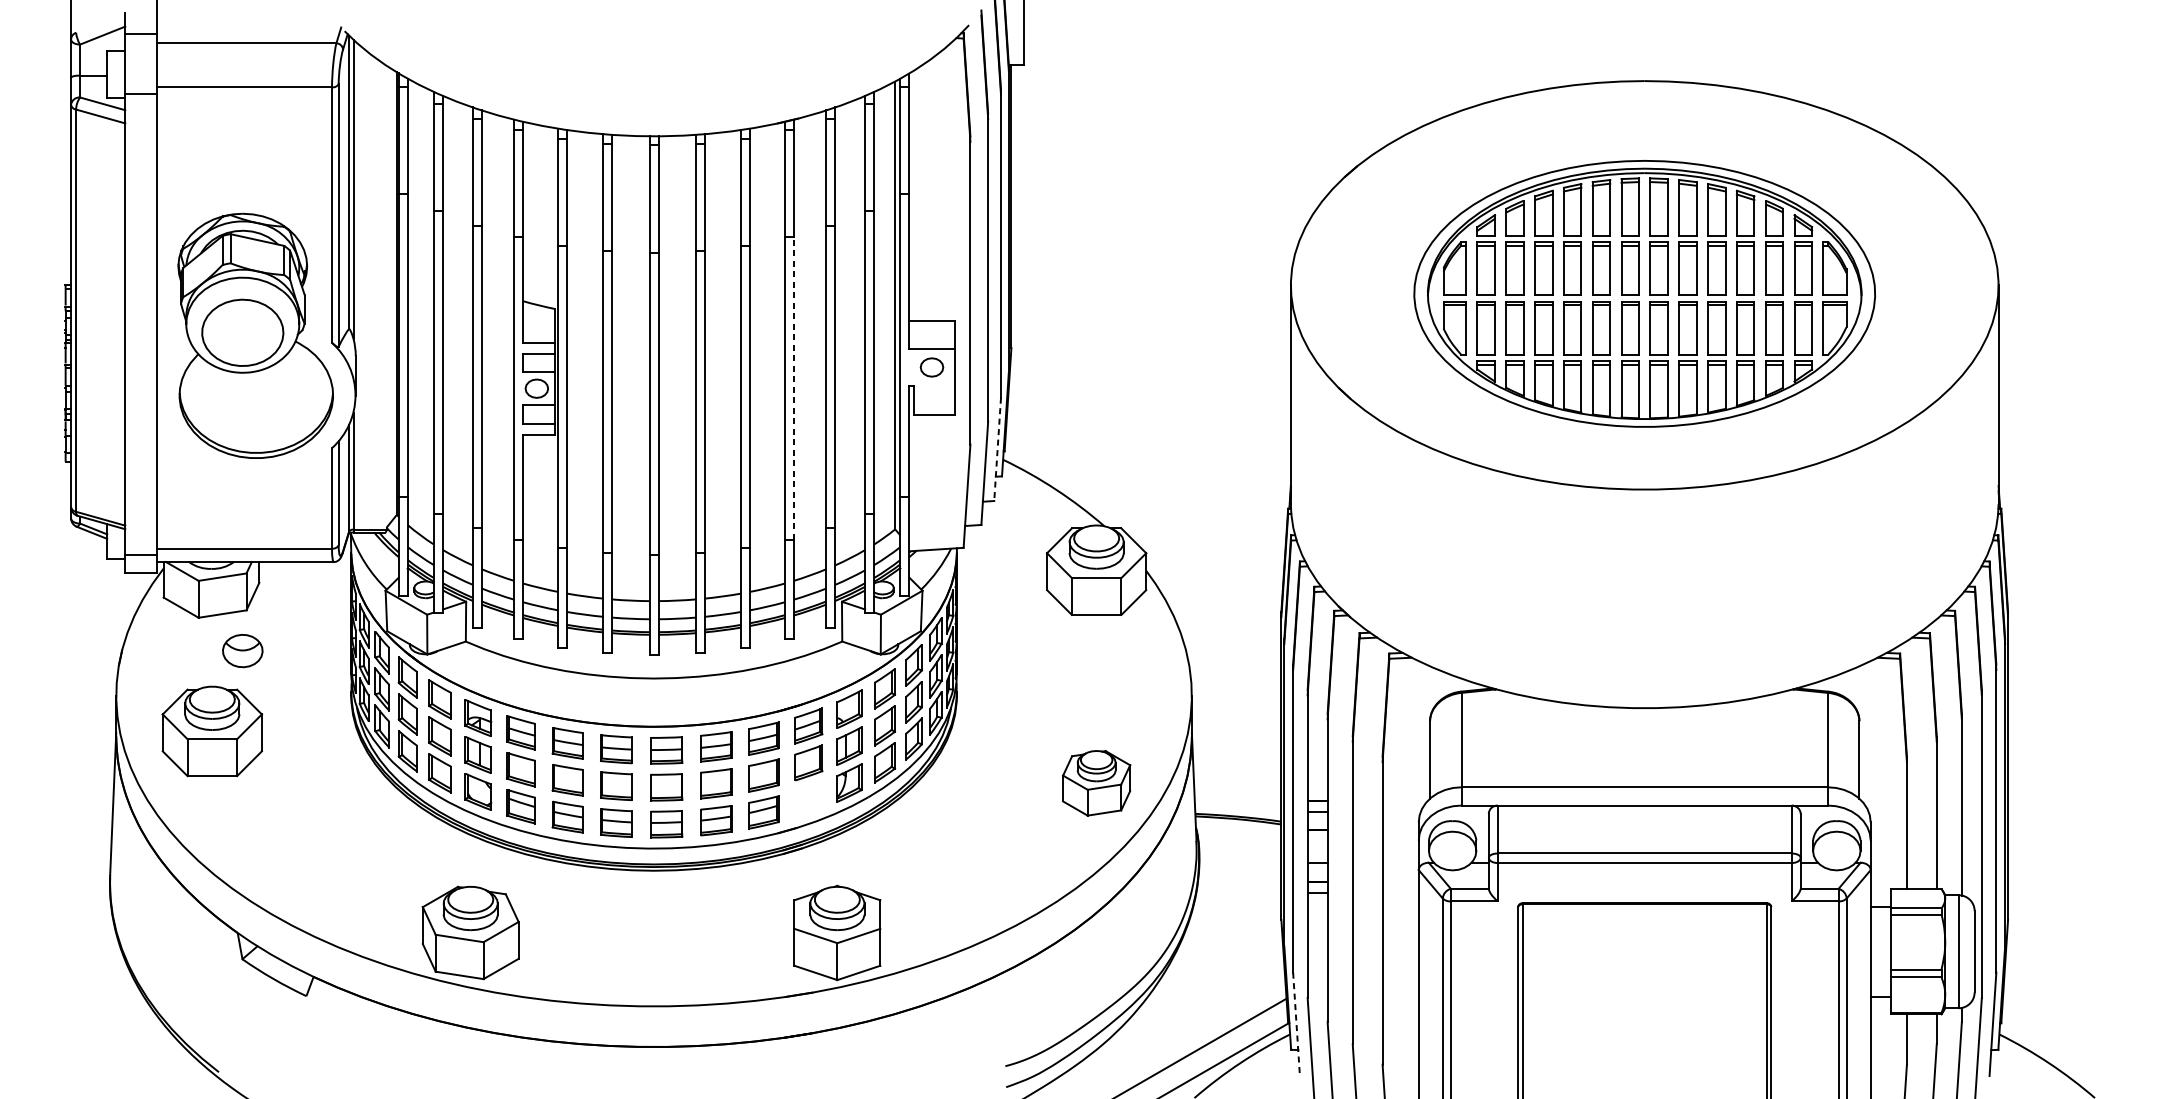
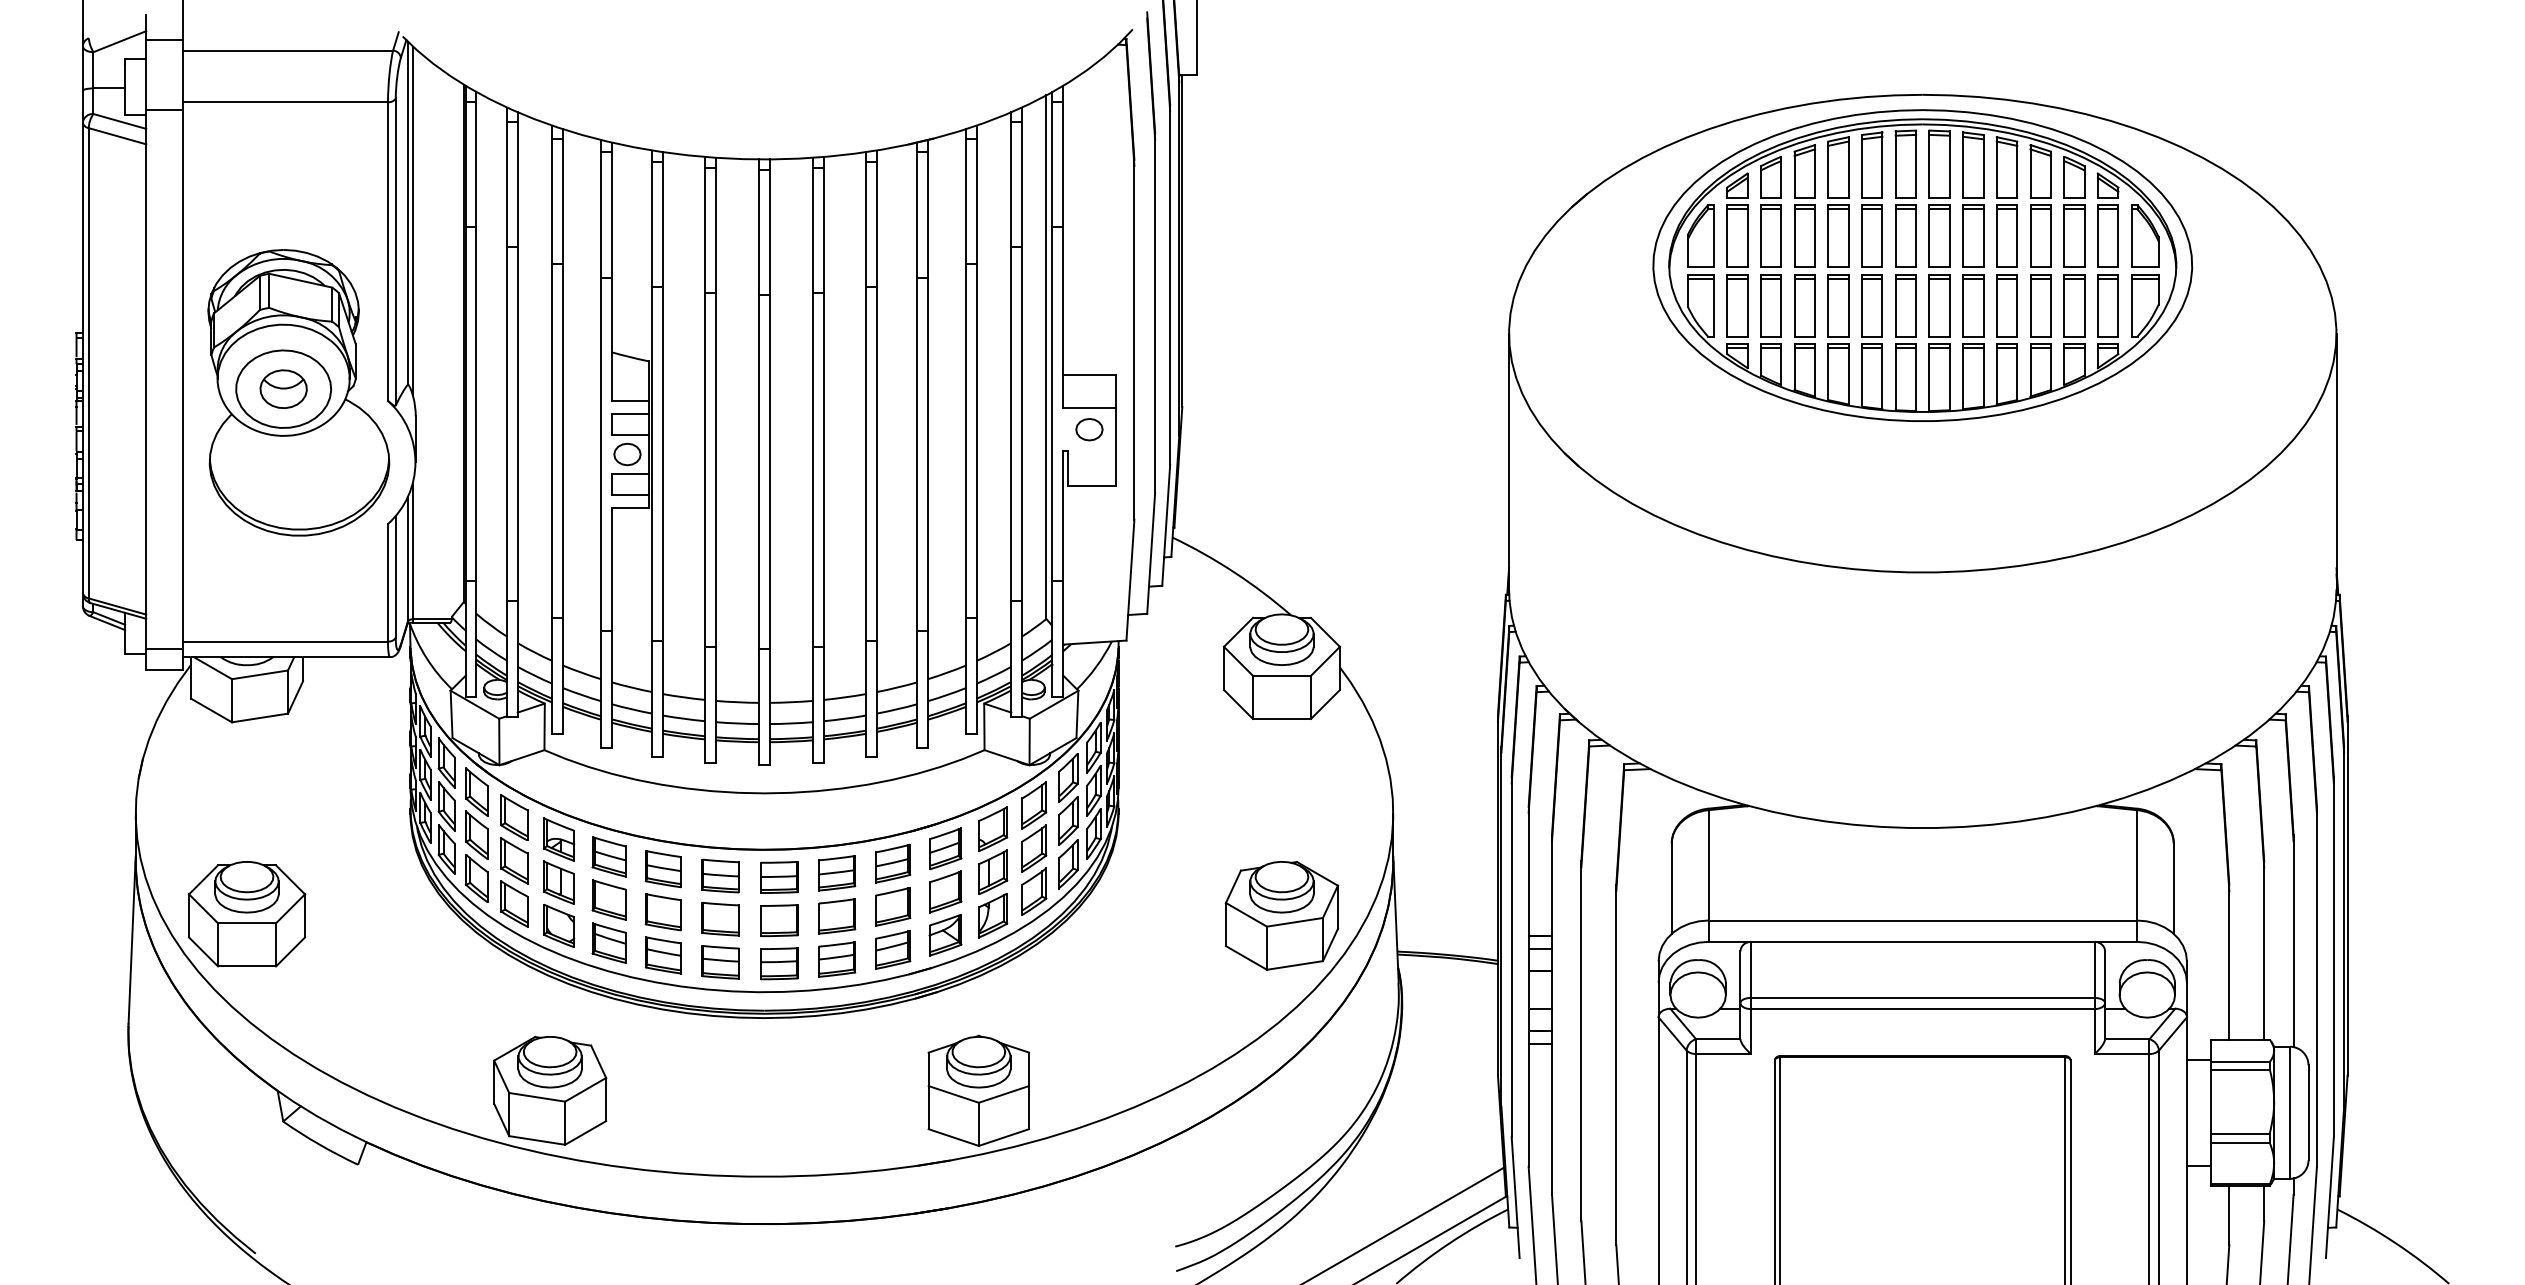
part: (1644, 293) -> (1922, 265), moved
line: (793, 388) -> (927, 454), dashed -> solid
line: (997, 449) -> (1166, 525), dashed -> solid
part: (242, 650) -> (283, 388), moved
part: (211, 731) -> (246, 914), moved
part: (1096, 782) -> (1281, 915), size x1.43
part: (808, 799) -> (945, 934), added
line: (1296, 1024) -> (1515, 1197), dashed -> solid

